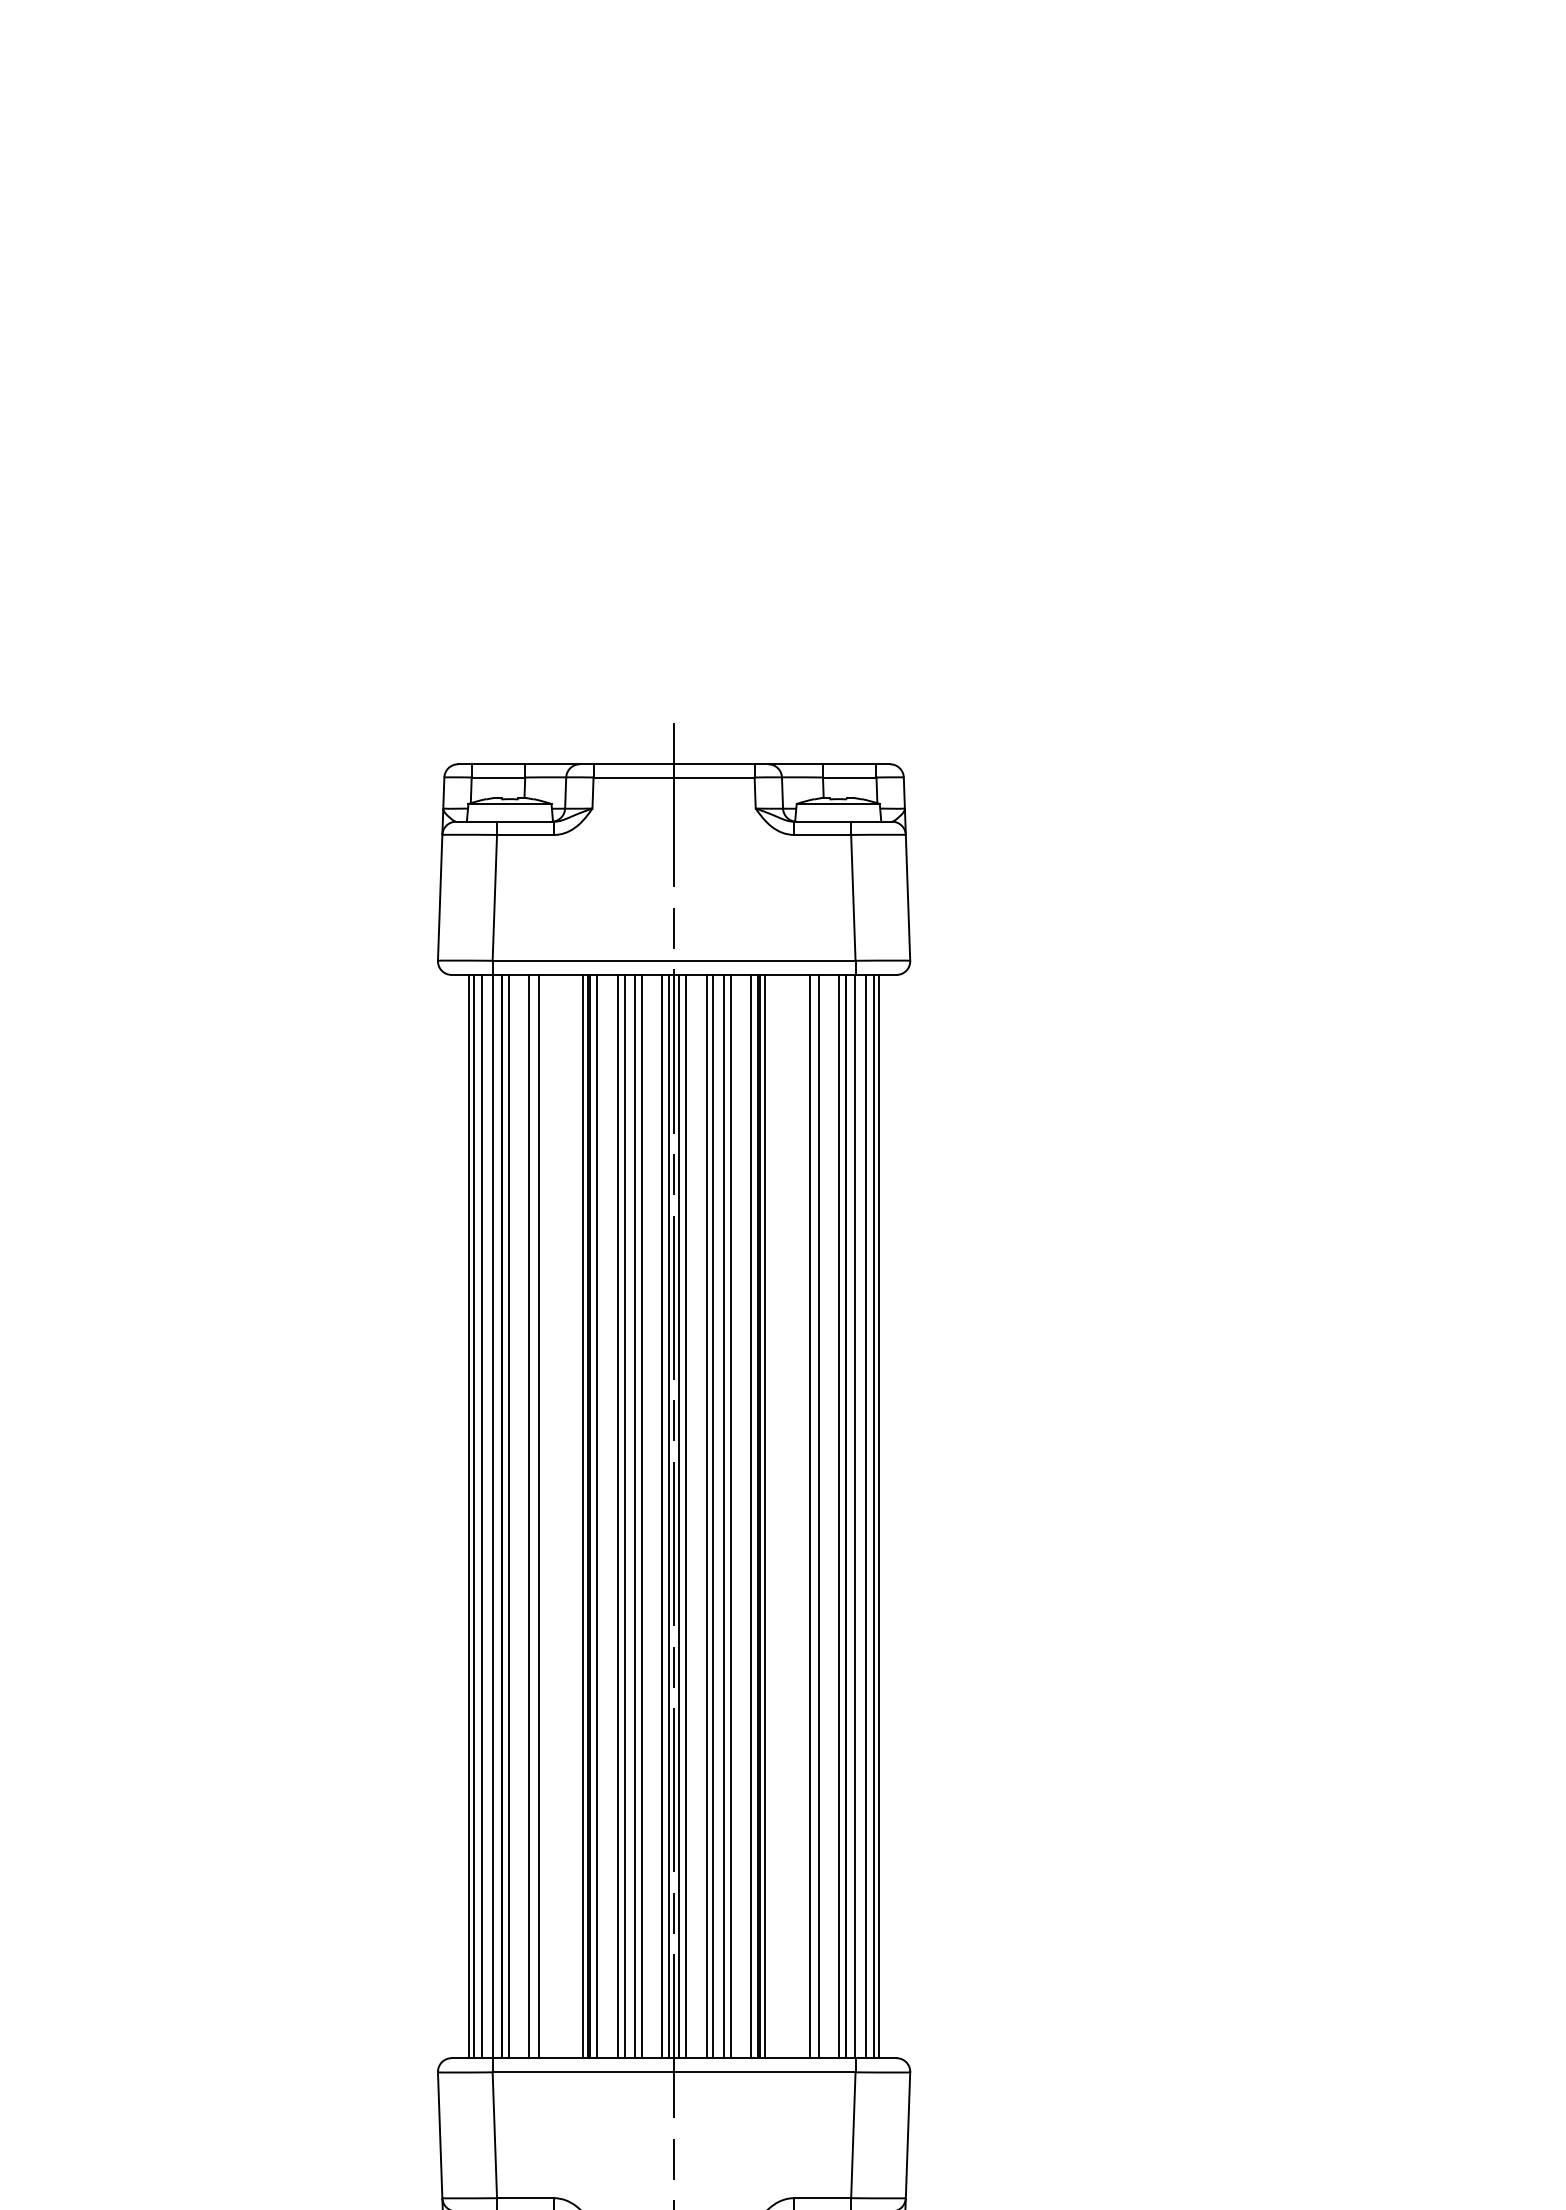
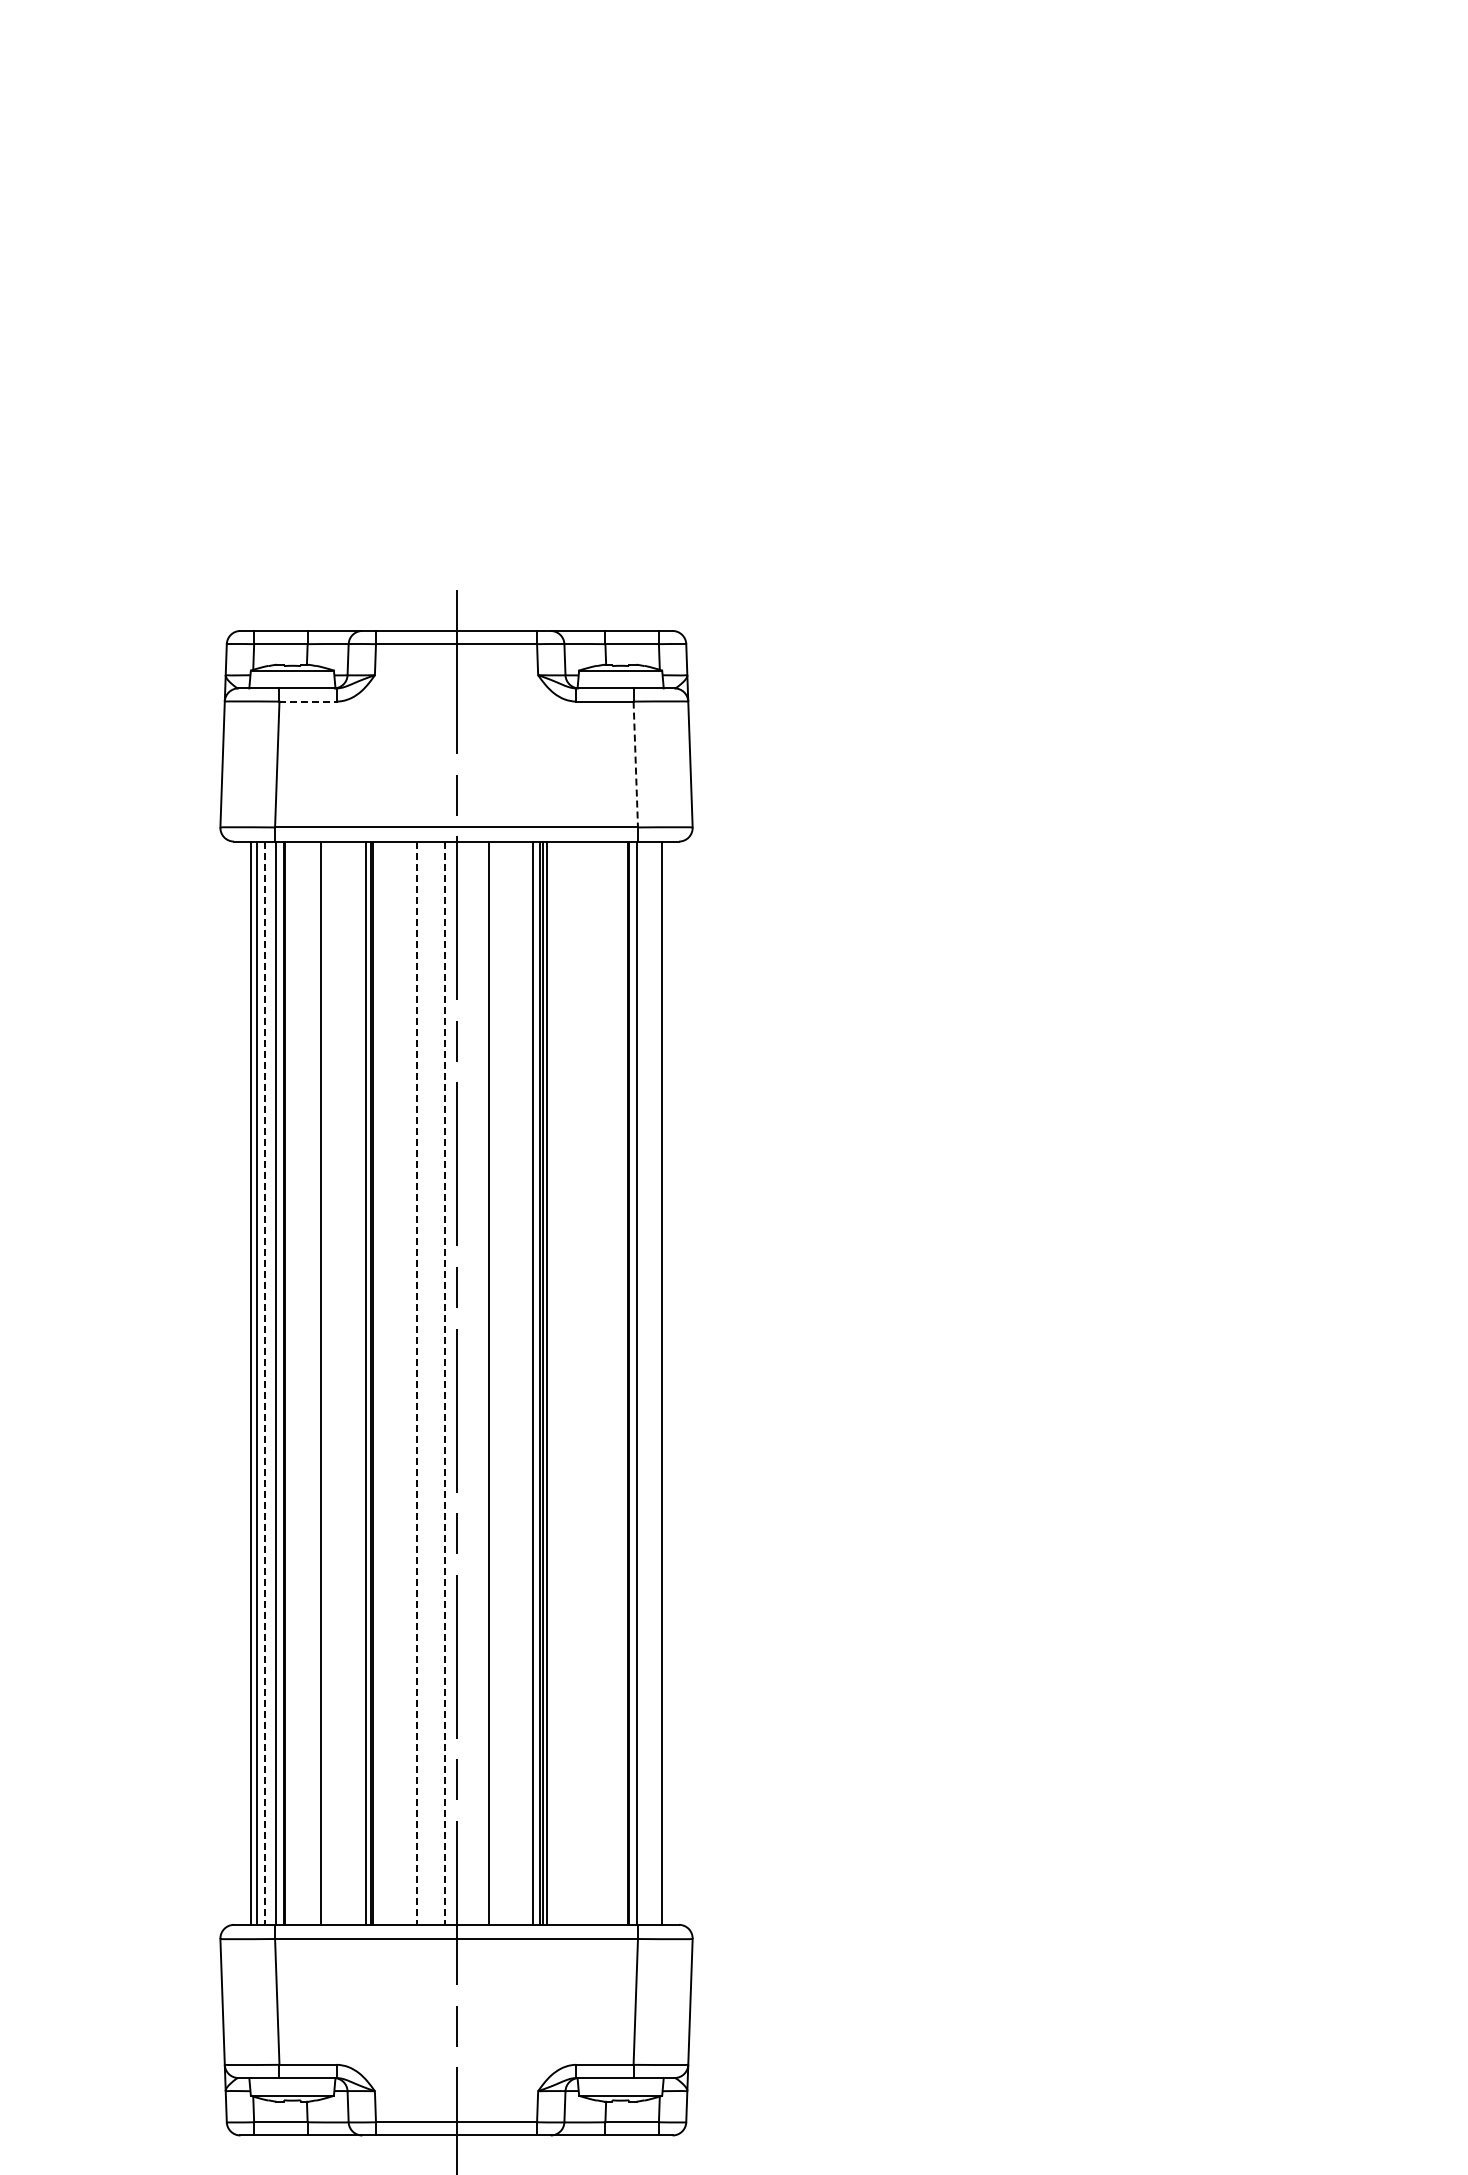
line: (525, 834) -> (307, 701), solid -> dashed
line: (853, 897) -> (635, 764), solid -> dashed
line: (482, 1516) -> (264, 1383), solid -> dashed
line: (509, 1516) -> (291, 1383), removed
line: (528, 1516) -> (310, 1383), removed
line: (597, 1516) -> (379, 1383), removed
line: (617, 1516) -> (399, 1383), removed
line: (624, 1516) -> (406, 1383), removed
line: (634, 1516) -> (416, 1383), solid -> dashed
line: (641, 1516) -> (423, 1383), removed
line: (662, 1516) -> (444, 1383), solid -> dashed
line: (668, 1516) -> (450, 1383), removed
line: (679, 1516) -> (461, 1383), removed
line: (686, 1516) -> (468, 1383), removed
line: (713, 1516) -> (495, 1383), removed
line: (723, 1516) -> (505, 1383), removed
line: (730, 1516) -> (512, 1383), removed
line: (809, 1516) -> (591, 1383), removed
line: (819, 1516) -> (601, 1383), removed
line: (839, 1516) -> (621, 1383), removed
line: (865, 1516) -> (647, 1383), removed
line: (873, 1516) -> (655, 1383), removed

